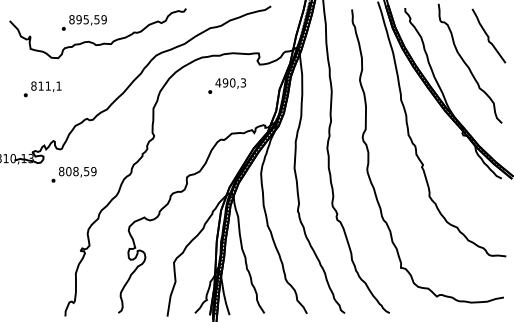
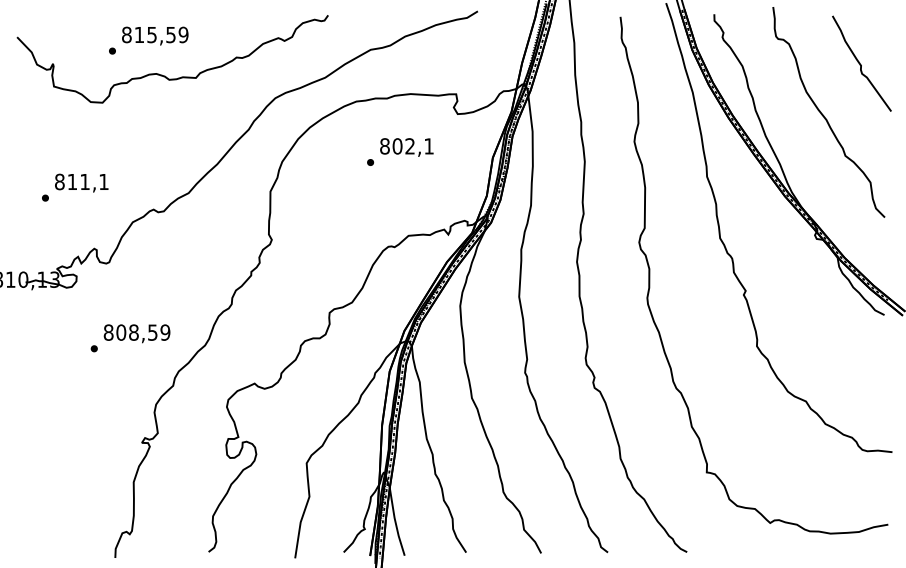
text: (78, 19) -> (138, 34), 895,59 -> 815,59
text: (230, 82) -> (406, 145), 490,3 -> 802,1
text: (42, 89) -> (74, 187), moved
text: (73, 174) -> (129, 337), moved

